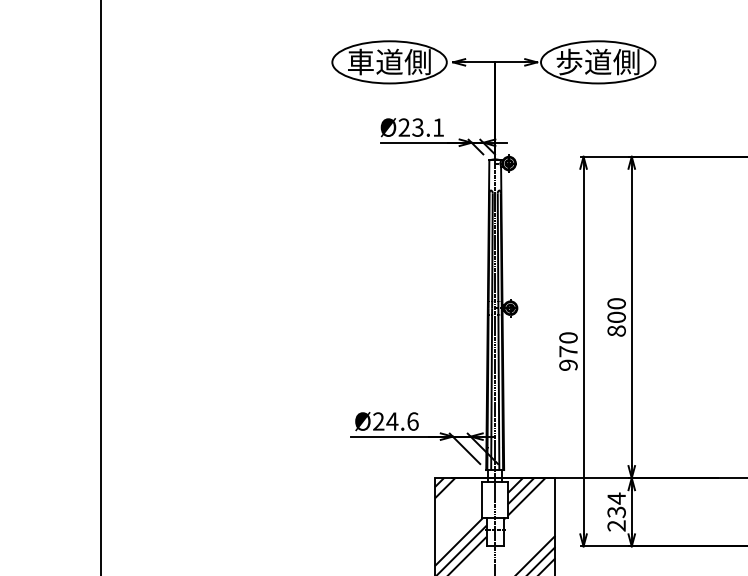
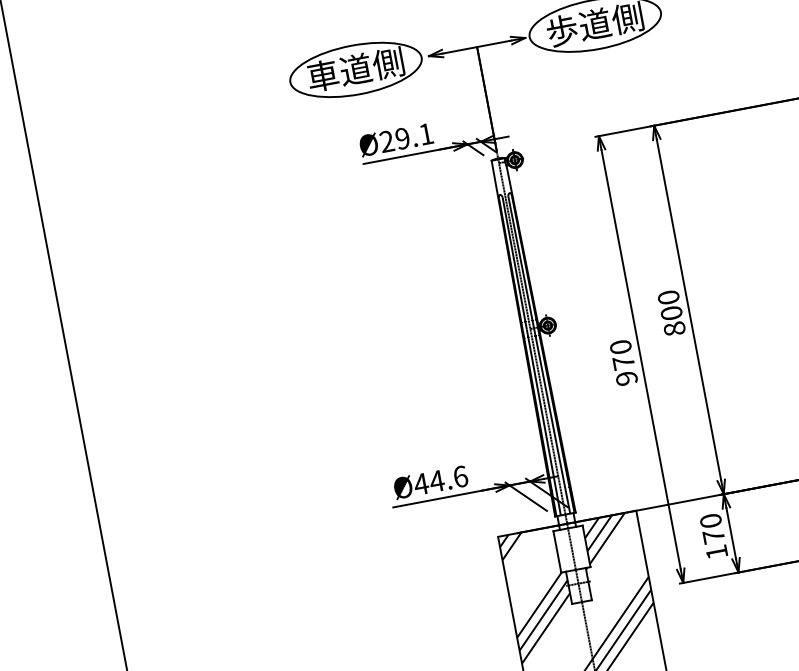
text: (417, 127) -> (402, 138), Ø23.1 -> Ø29.1
text: (378, 421) -> (421, 484), Ø24.6 -> Ø44.6
text: (616, 511) -> (713, 535), 234 -> 170

